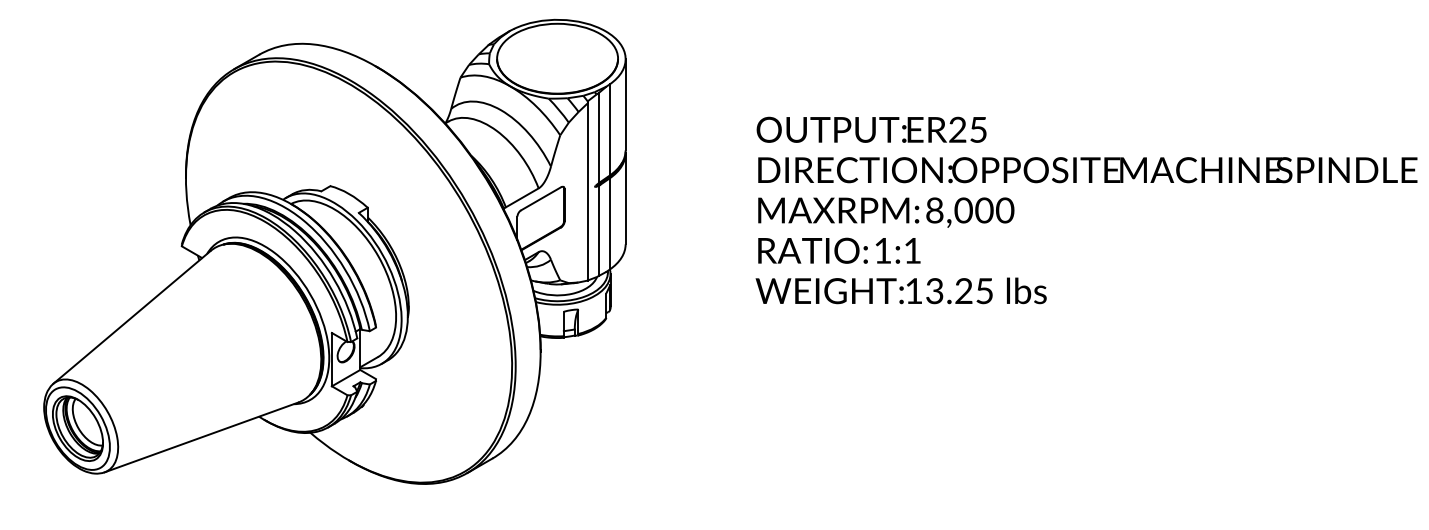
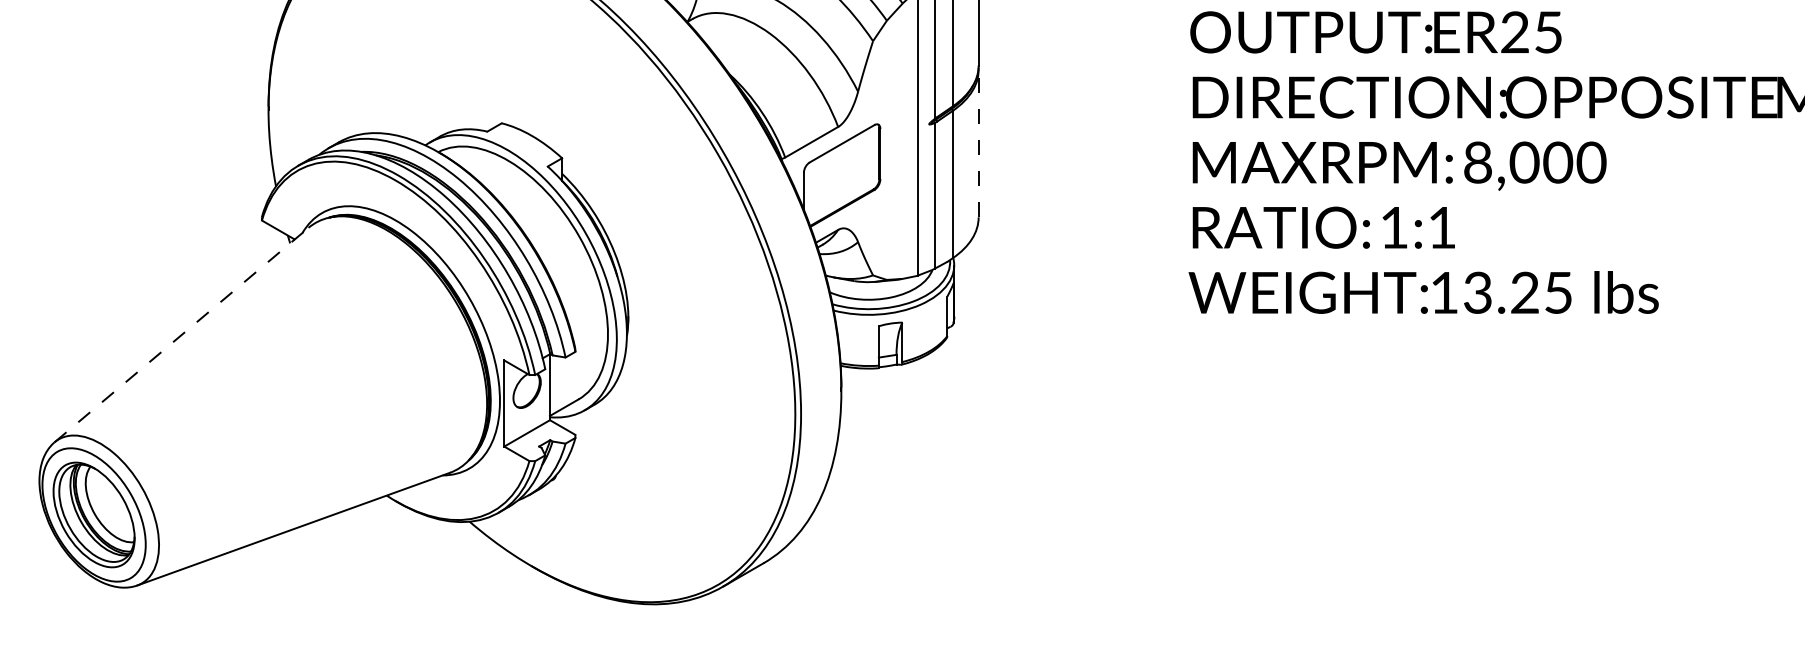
line: (625, 198) -> (978, 143), solid -> dashed
line: (132, 317) -> (182, 335), solid -> dashed

